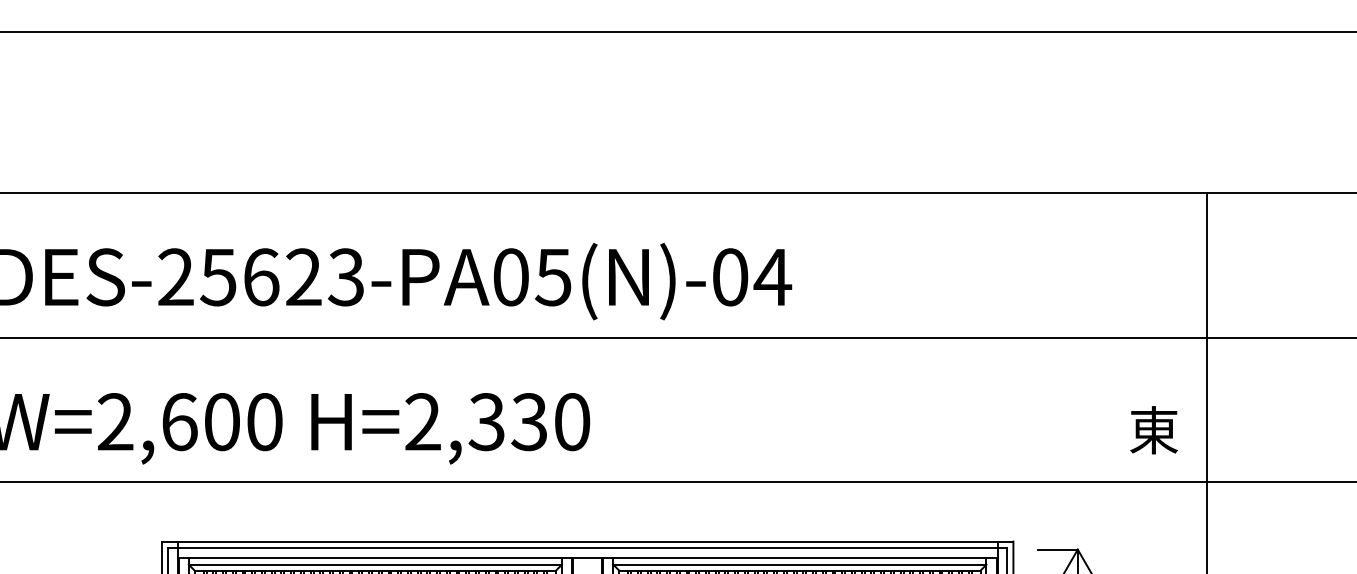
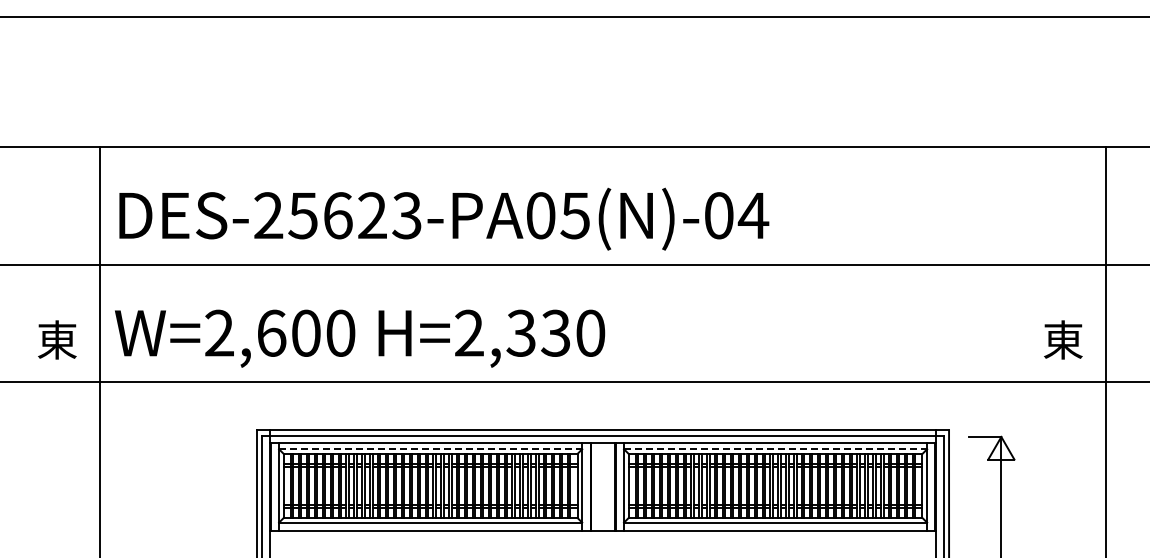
line: (375, 565) -> (430, 449), solid -> dashed
line: (799, 565) -> (775, 449), solid -> dashed

